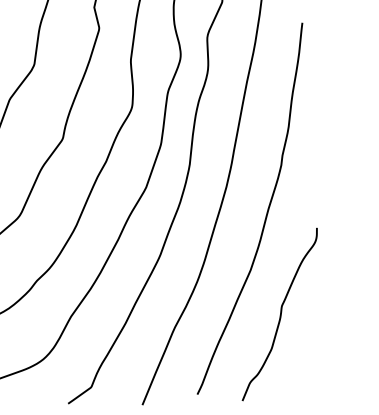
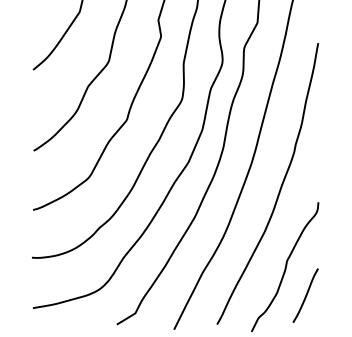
curve: (308, 349) -> (305, 295), added

